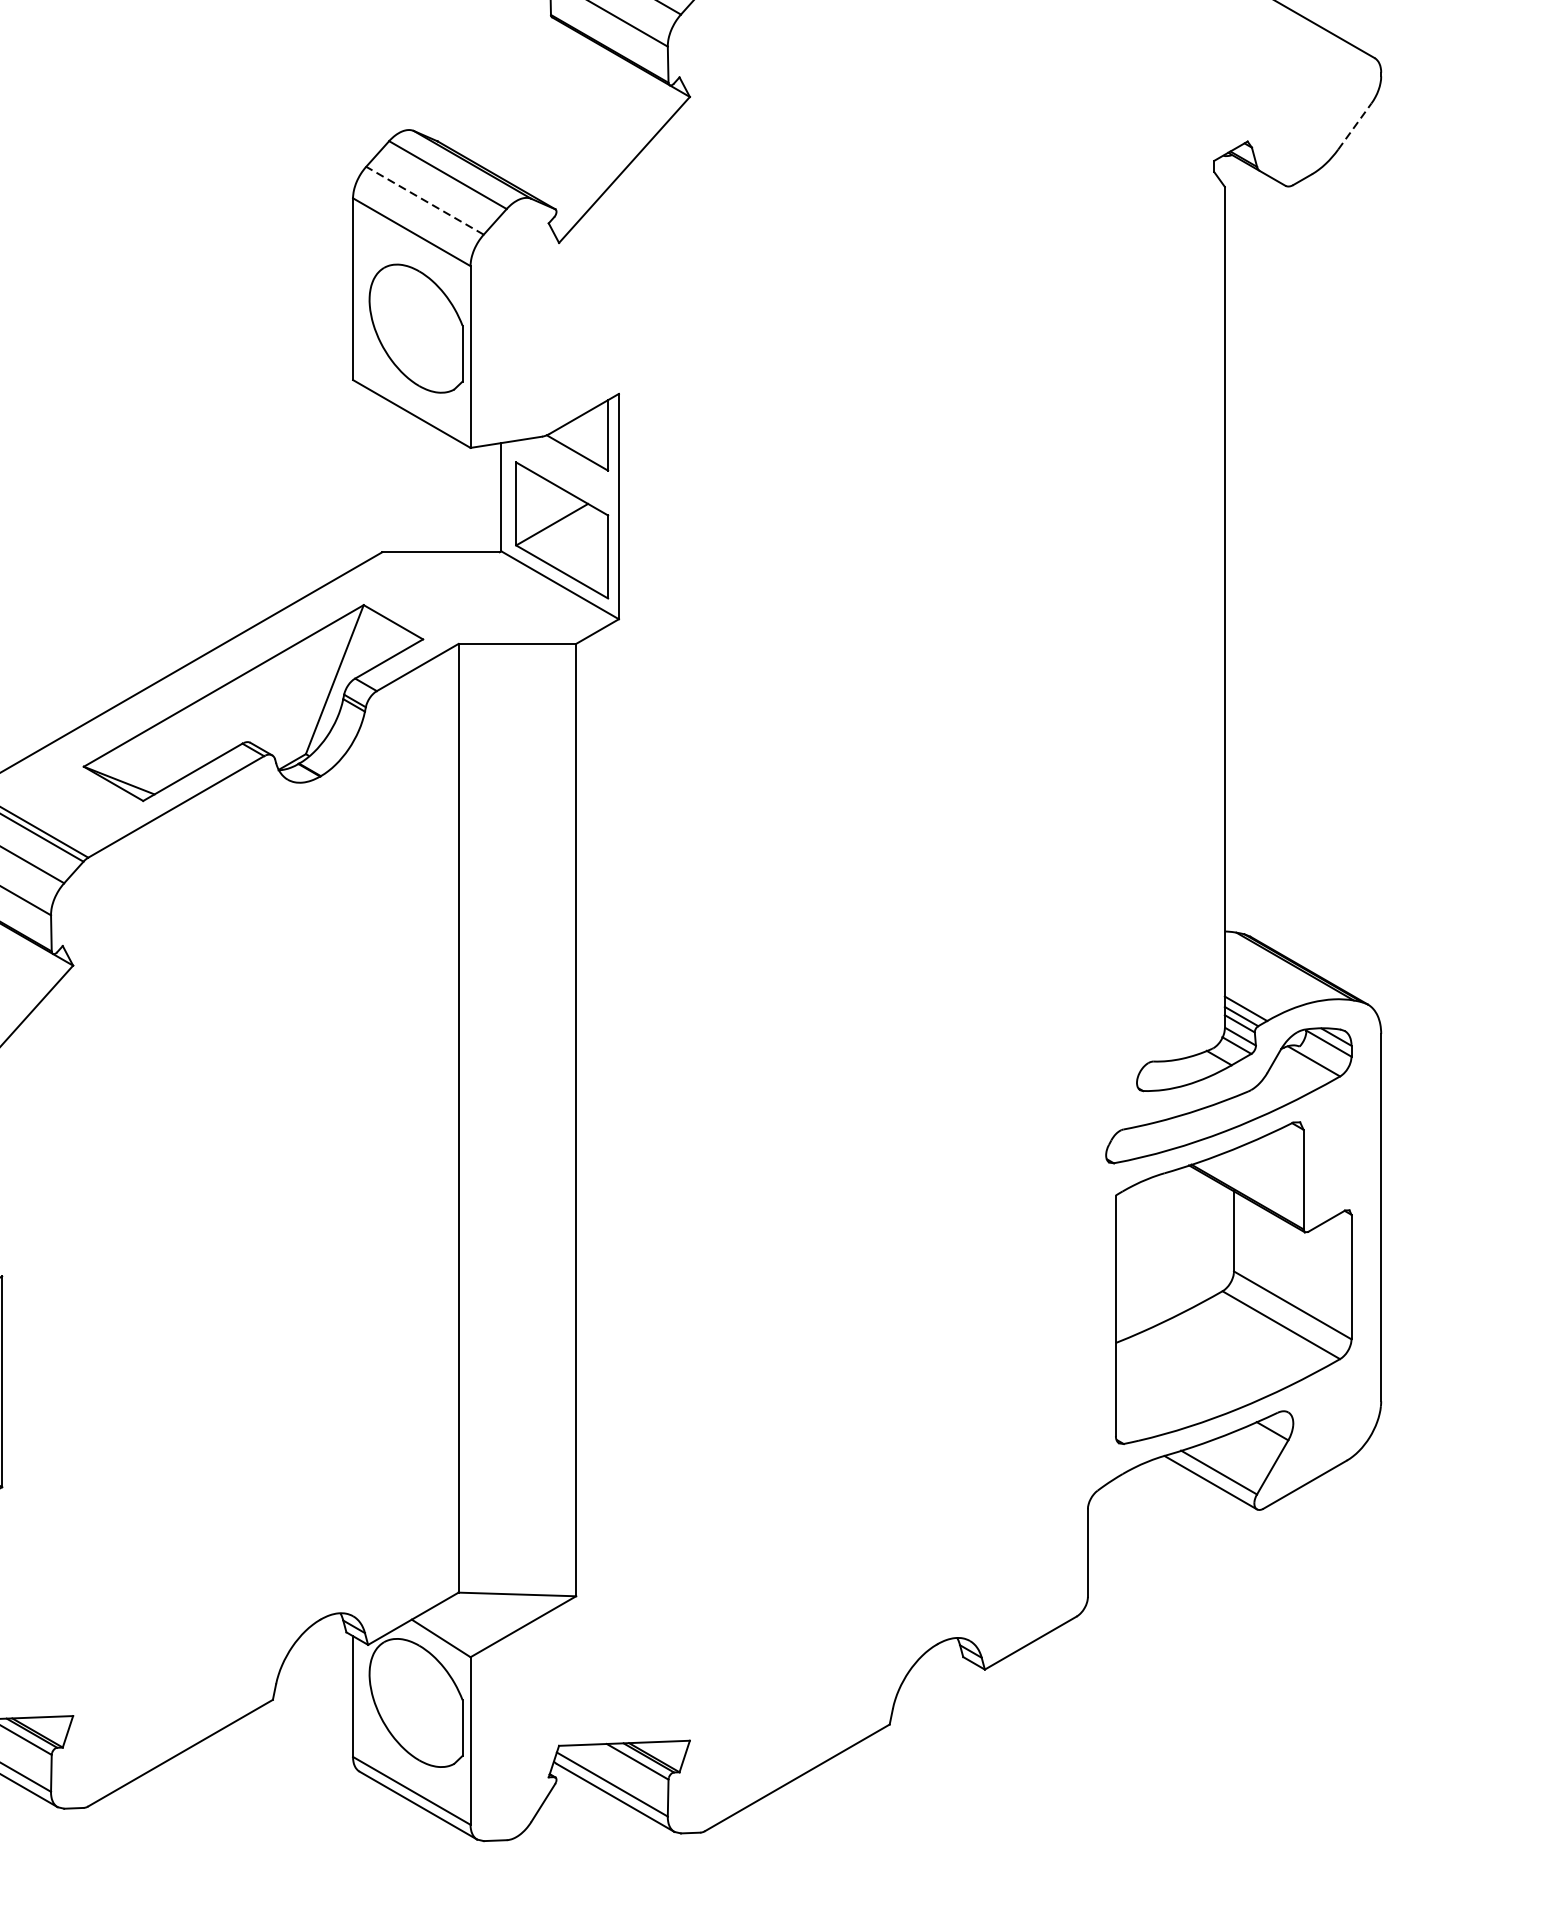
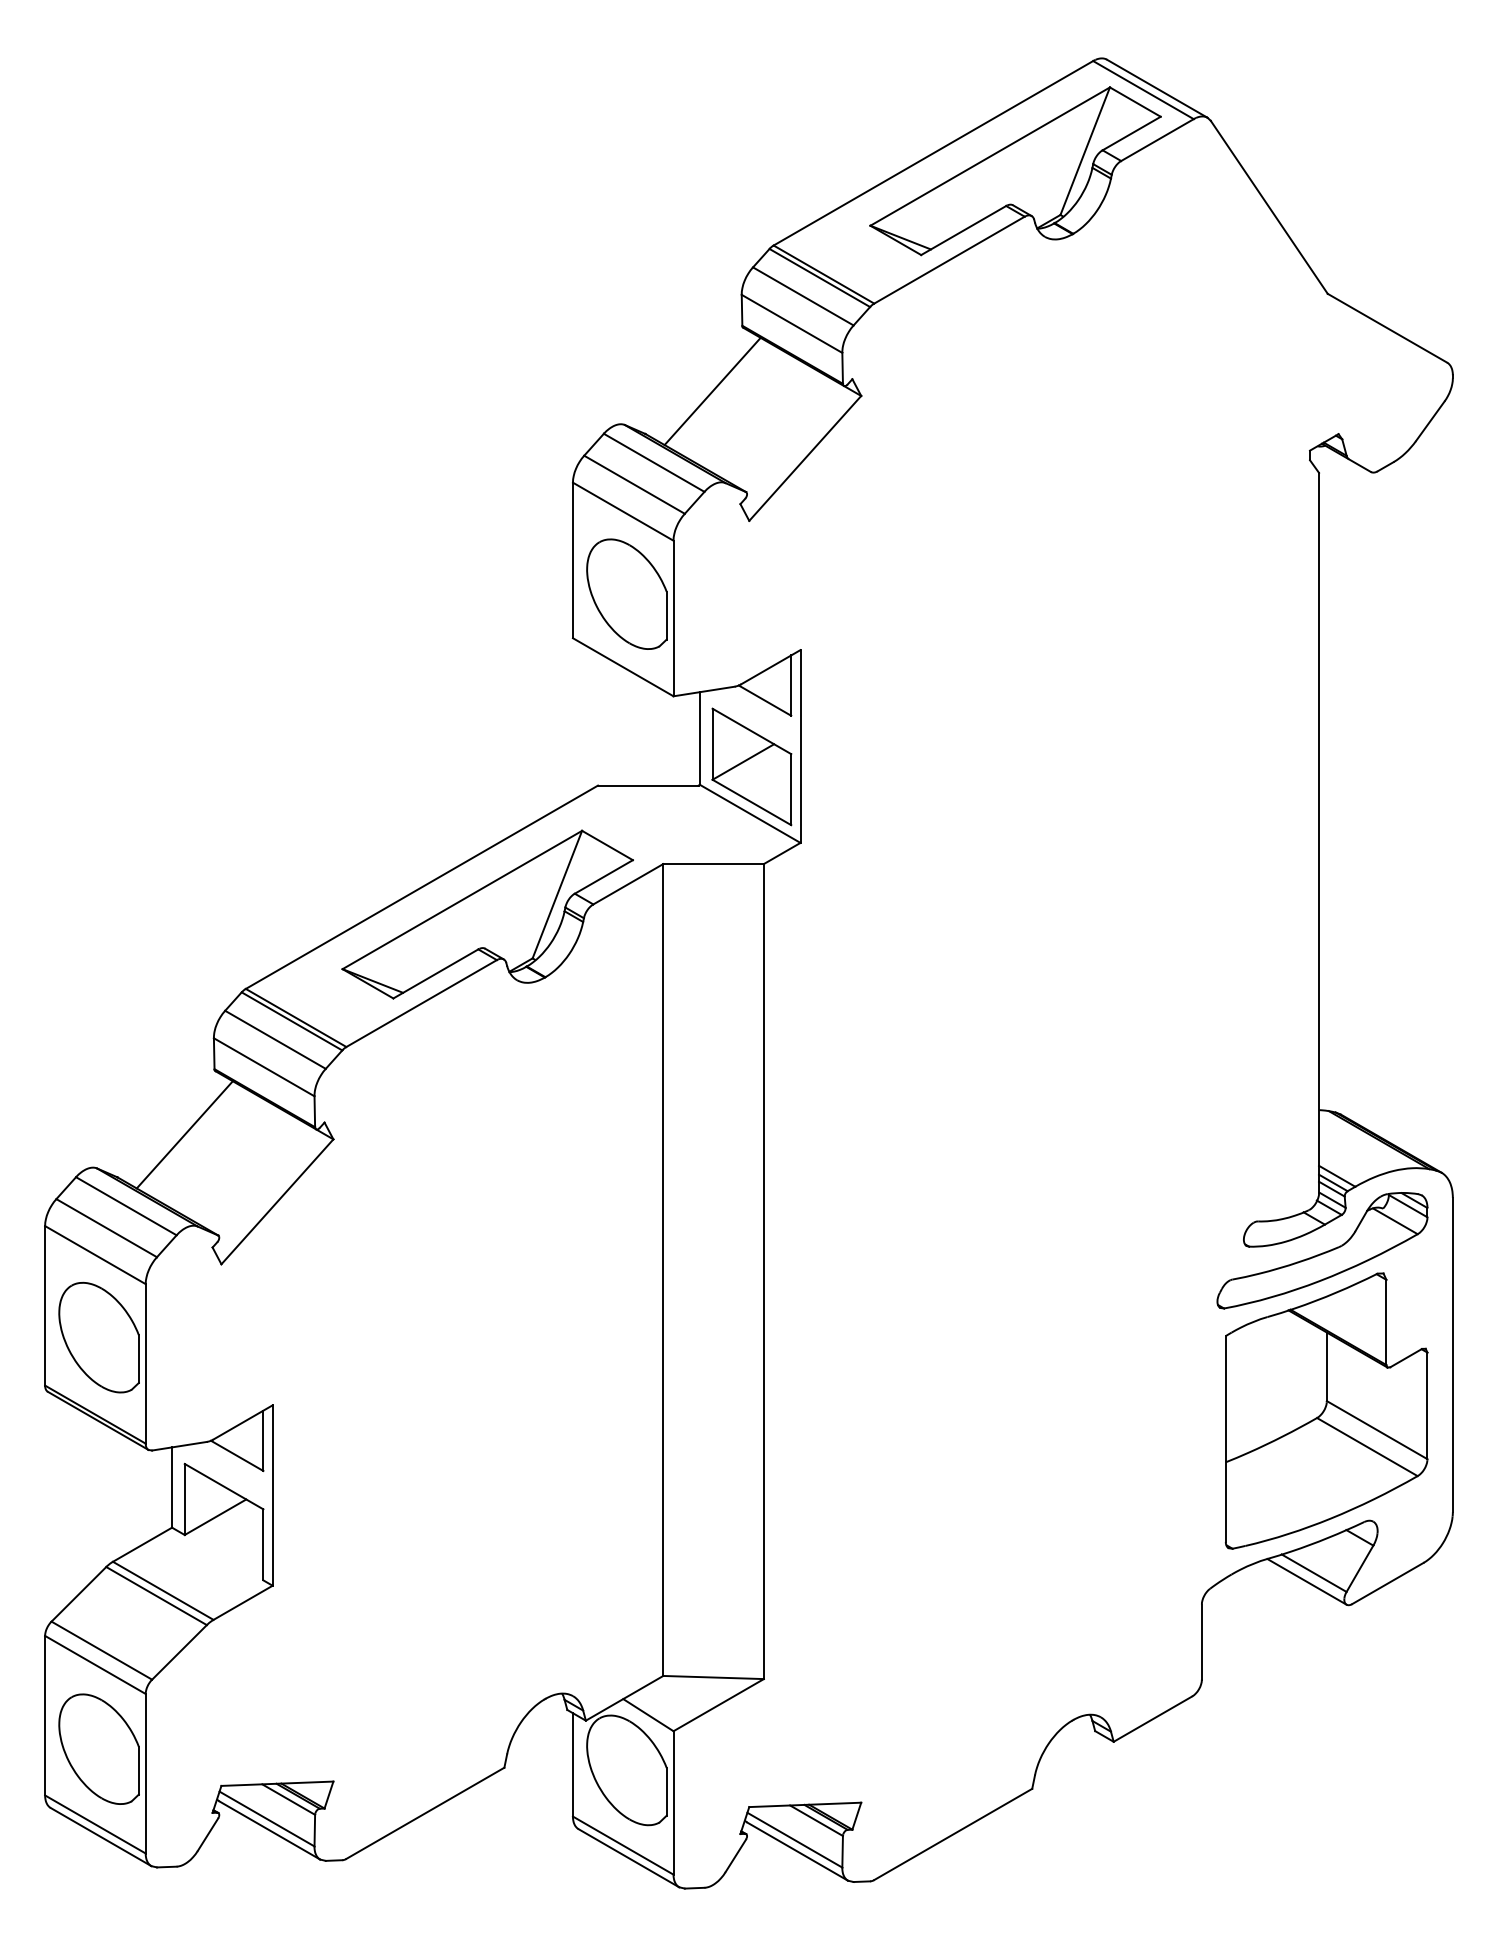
line: (516, 91) -> (712, 391), added
line: (1355, 125) -> (1430, 420), dashed -> solid
line: (424, 200) -> (634, 484), dashed -> solid

